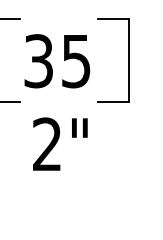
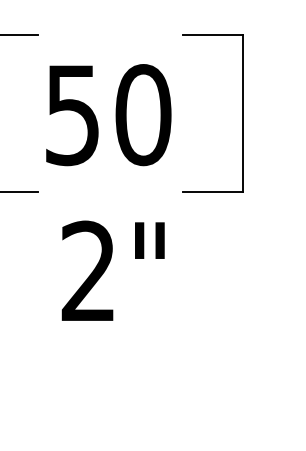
text: (58, 61) -> (109, 115), 35 -> 50

